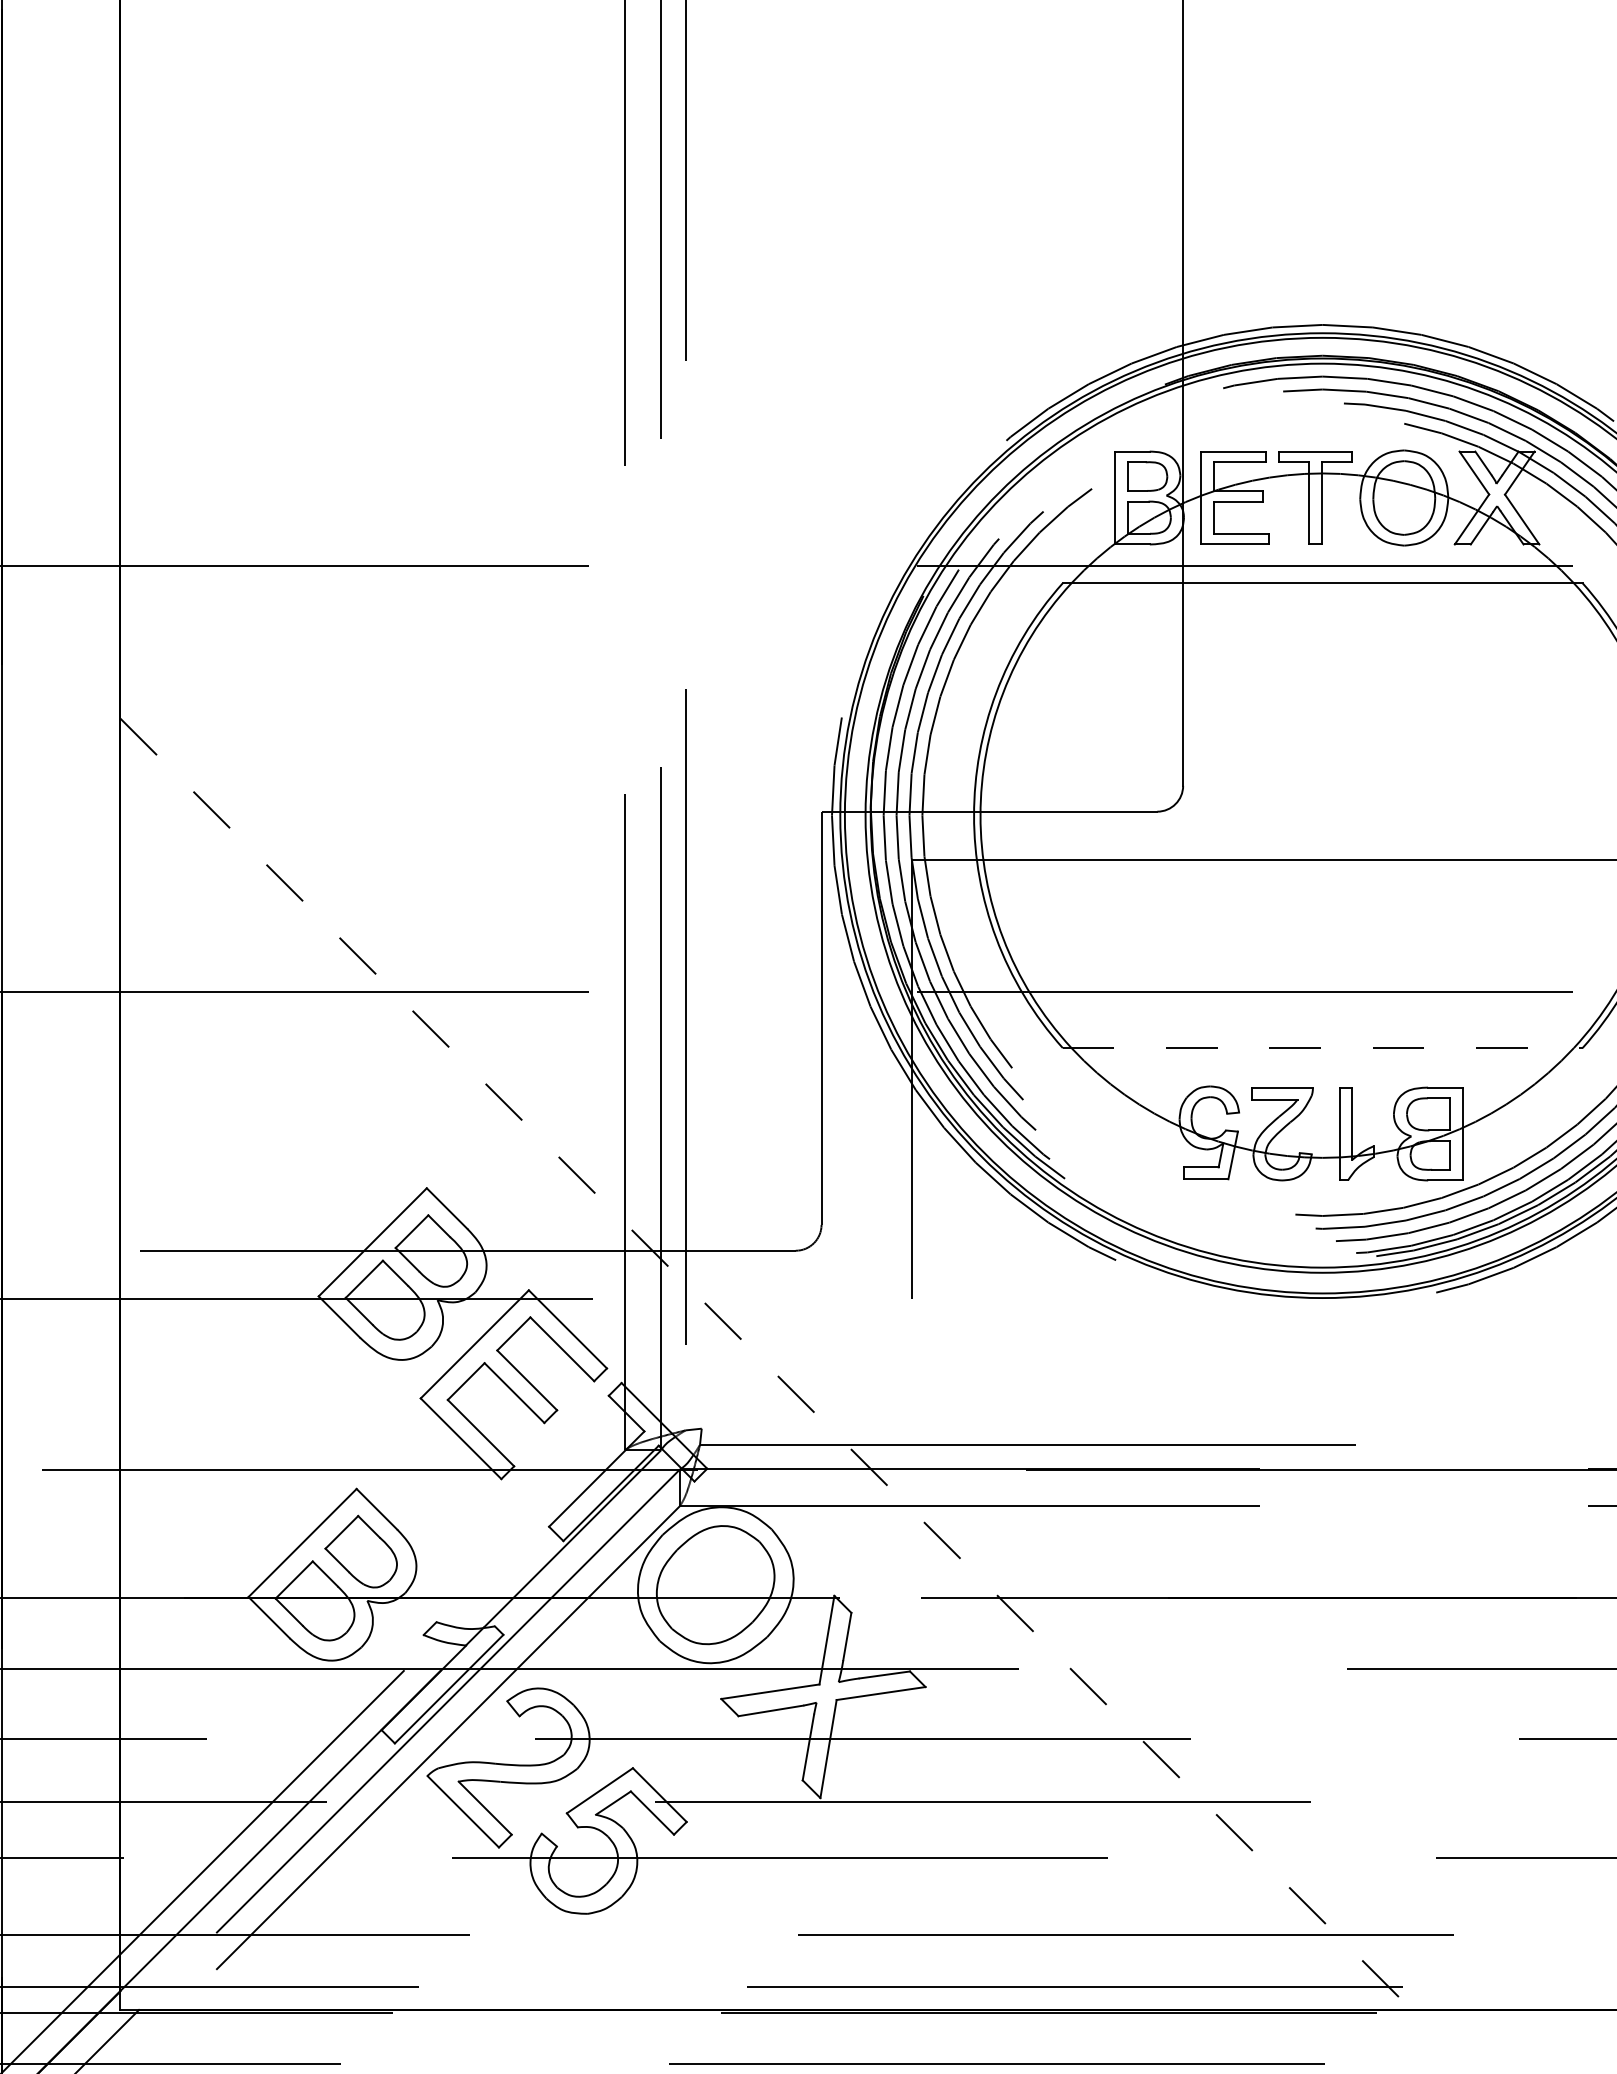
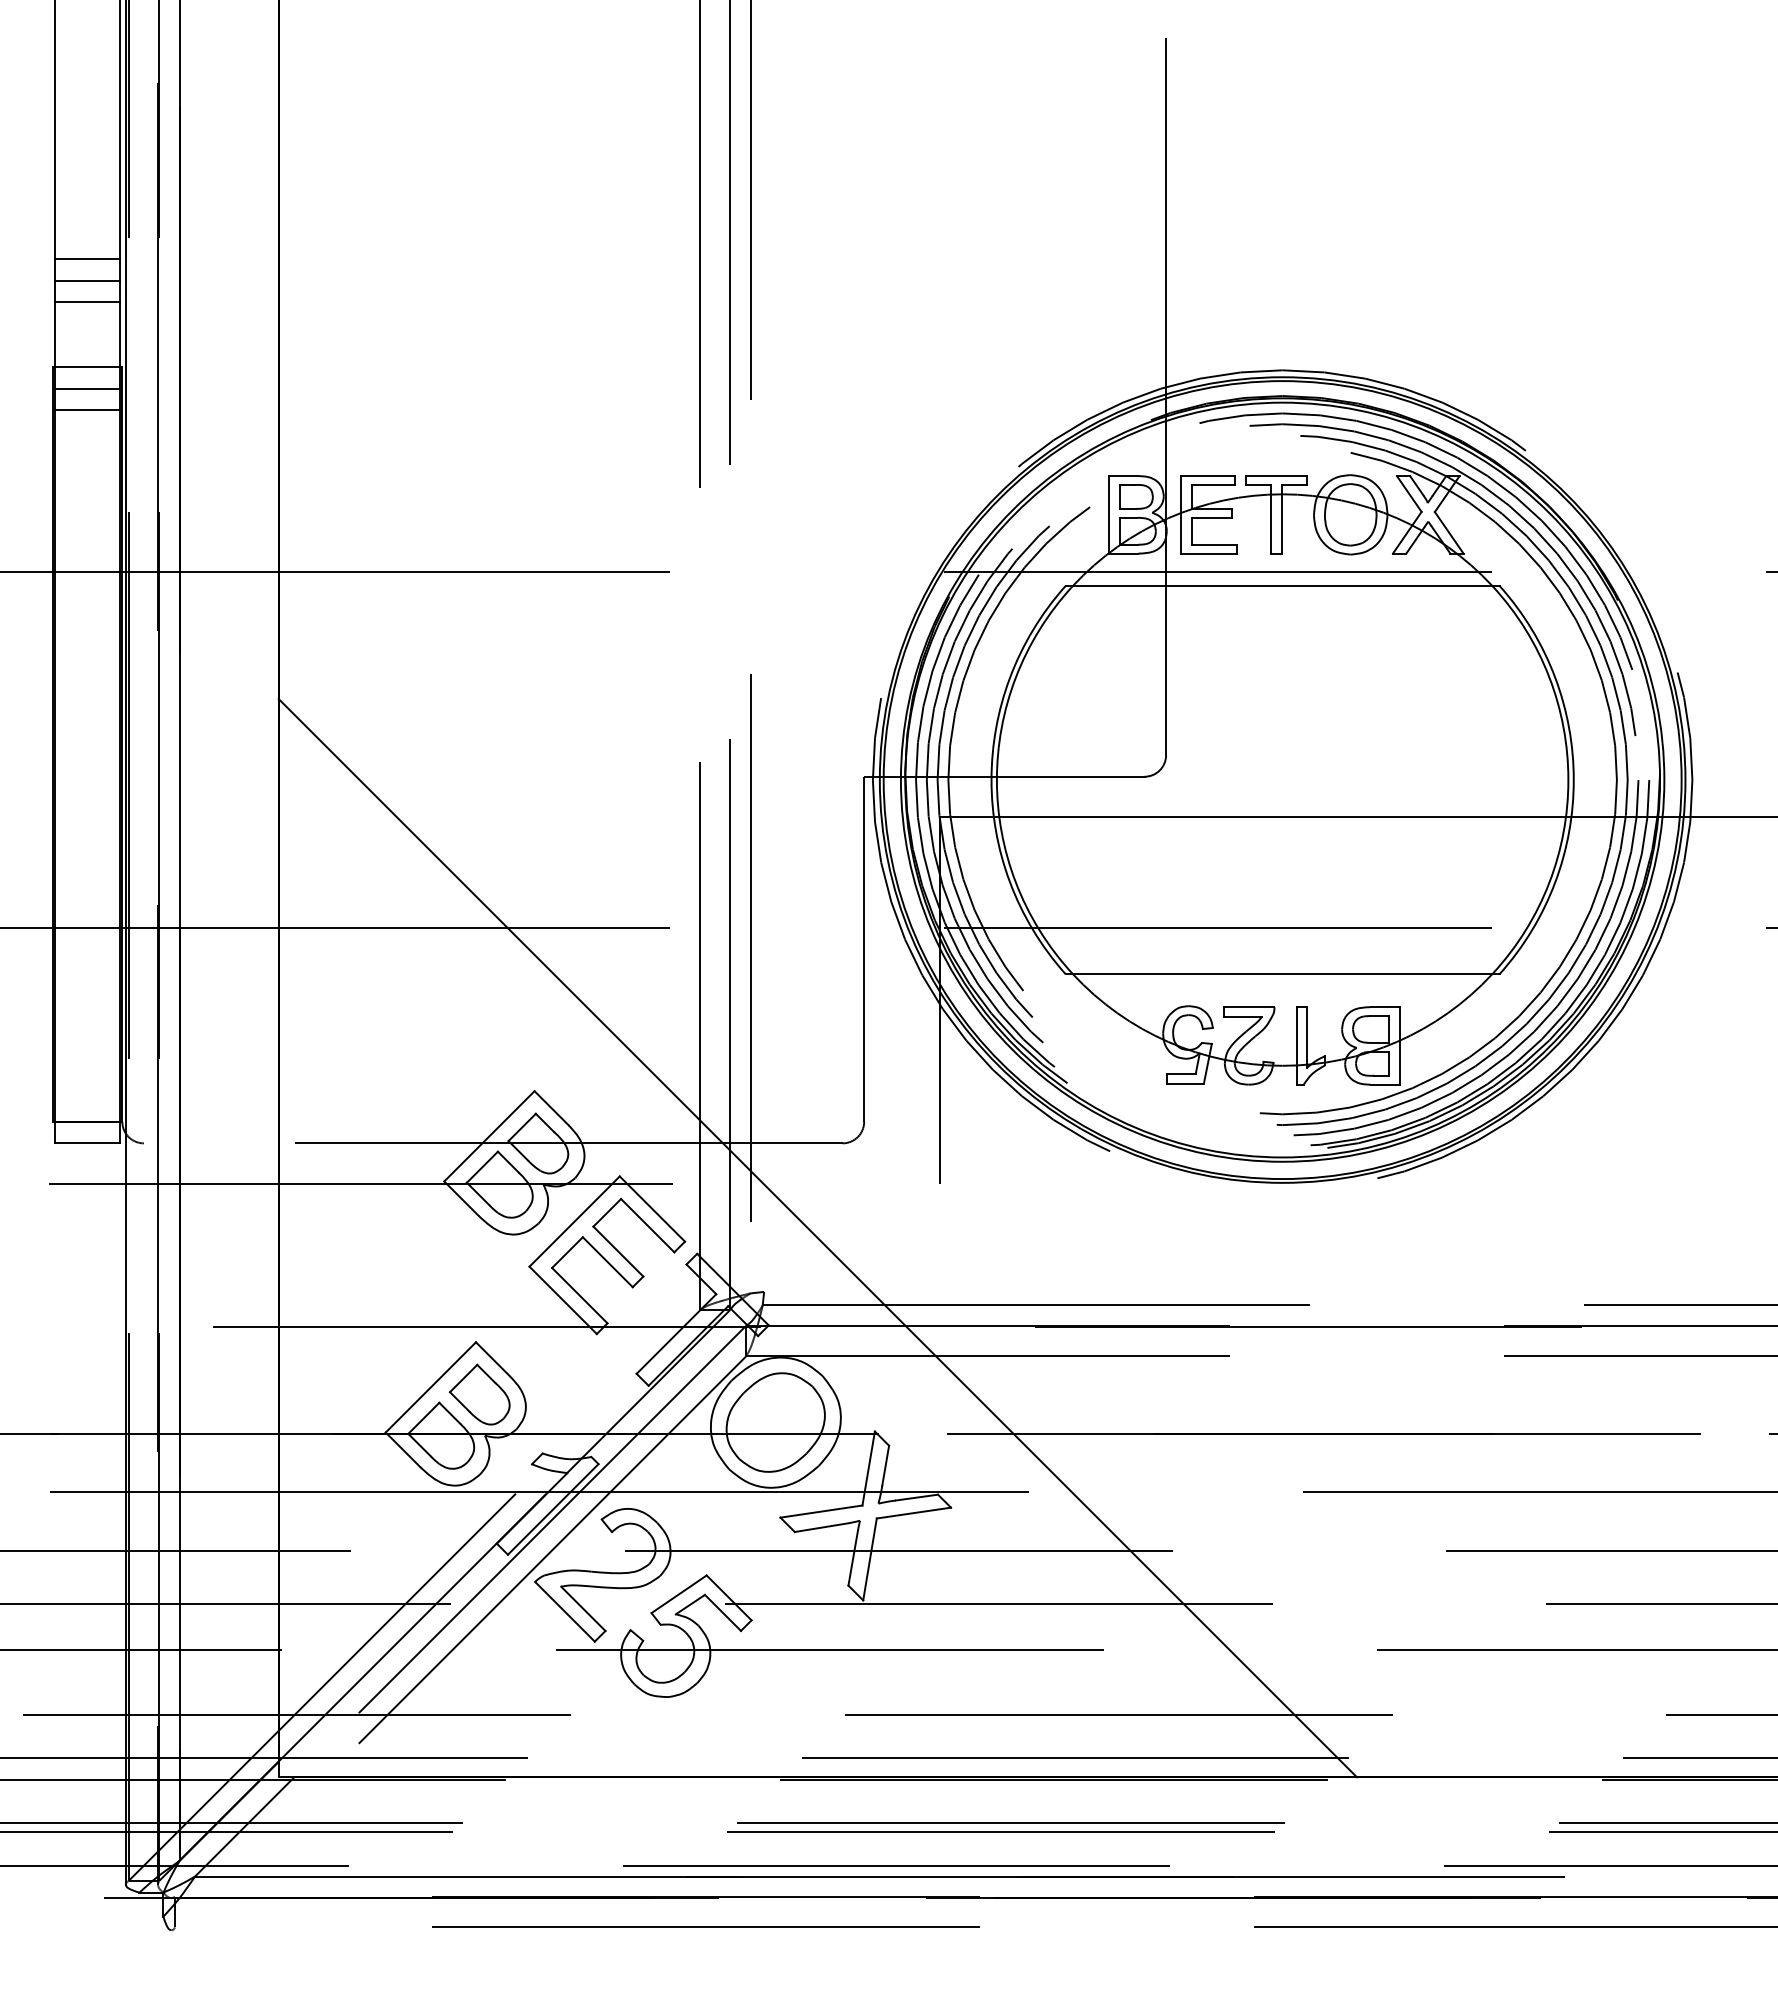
line: (1323, 1048) -> (1283, 974), dashed -> solid
line: (766, 1364) -> (818, 1238), dashed -> solid

